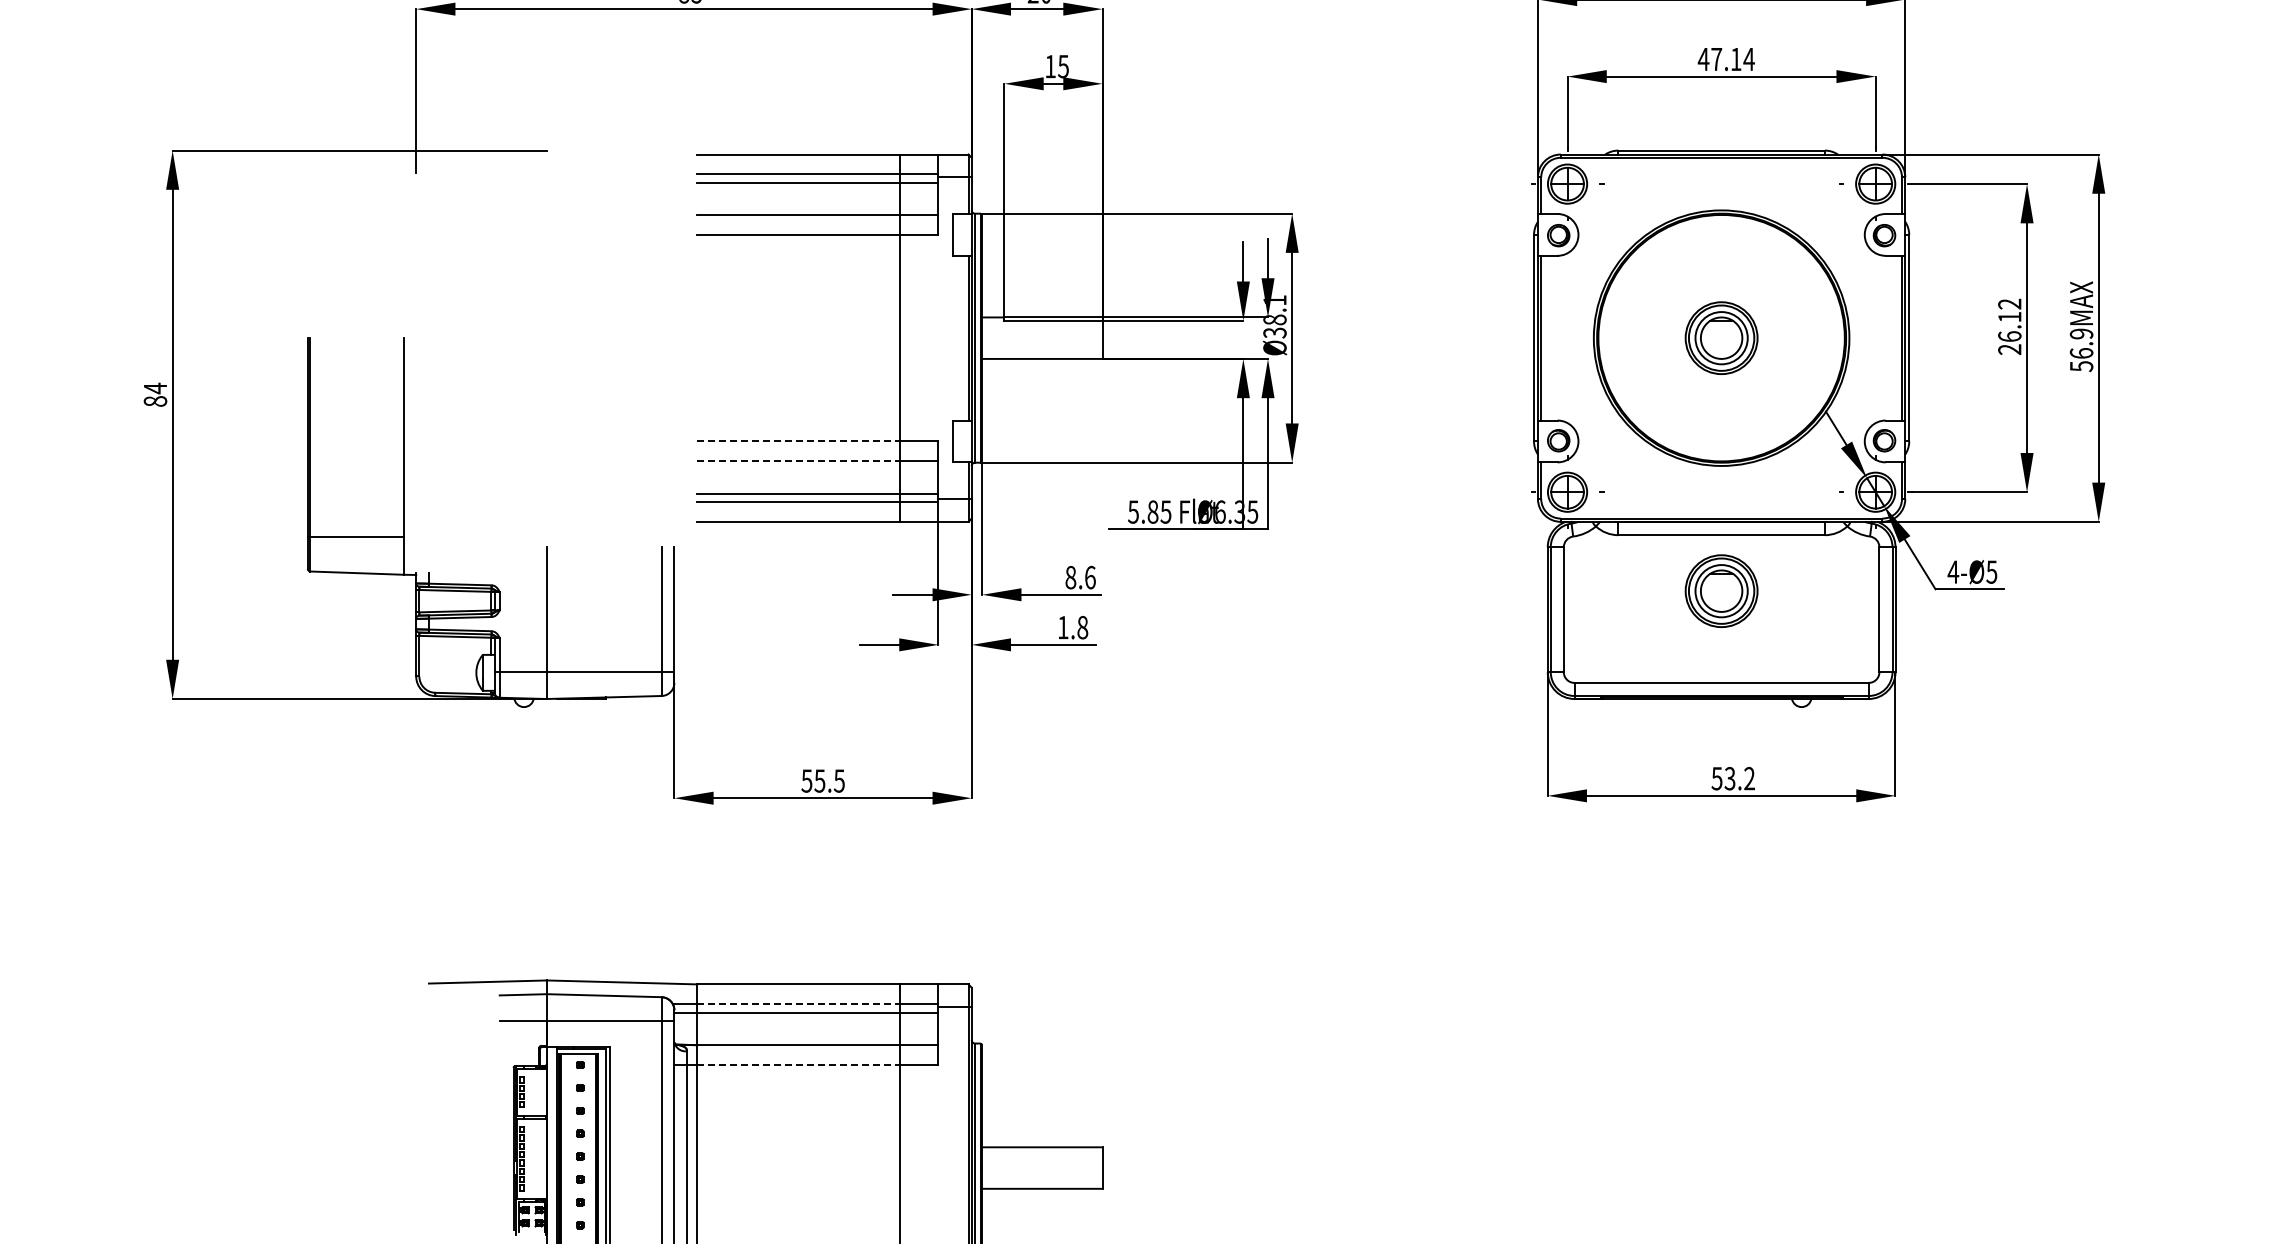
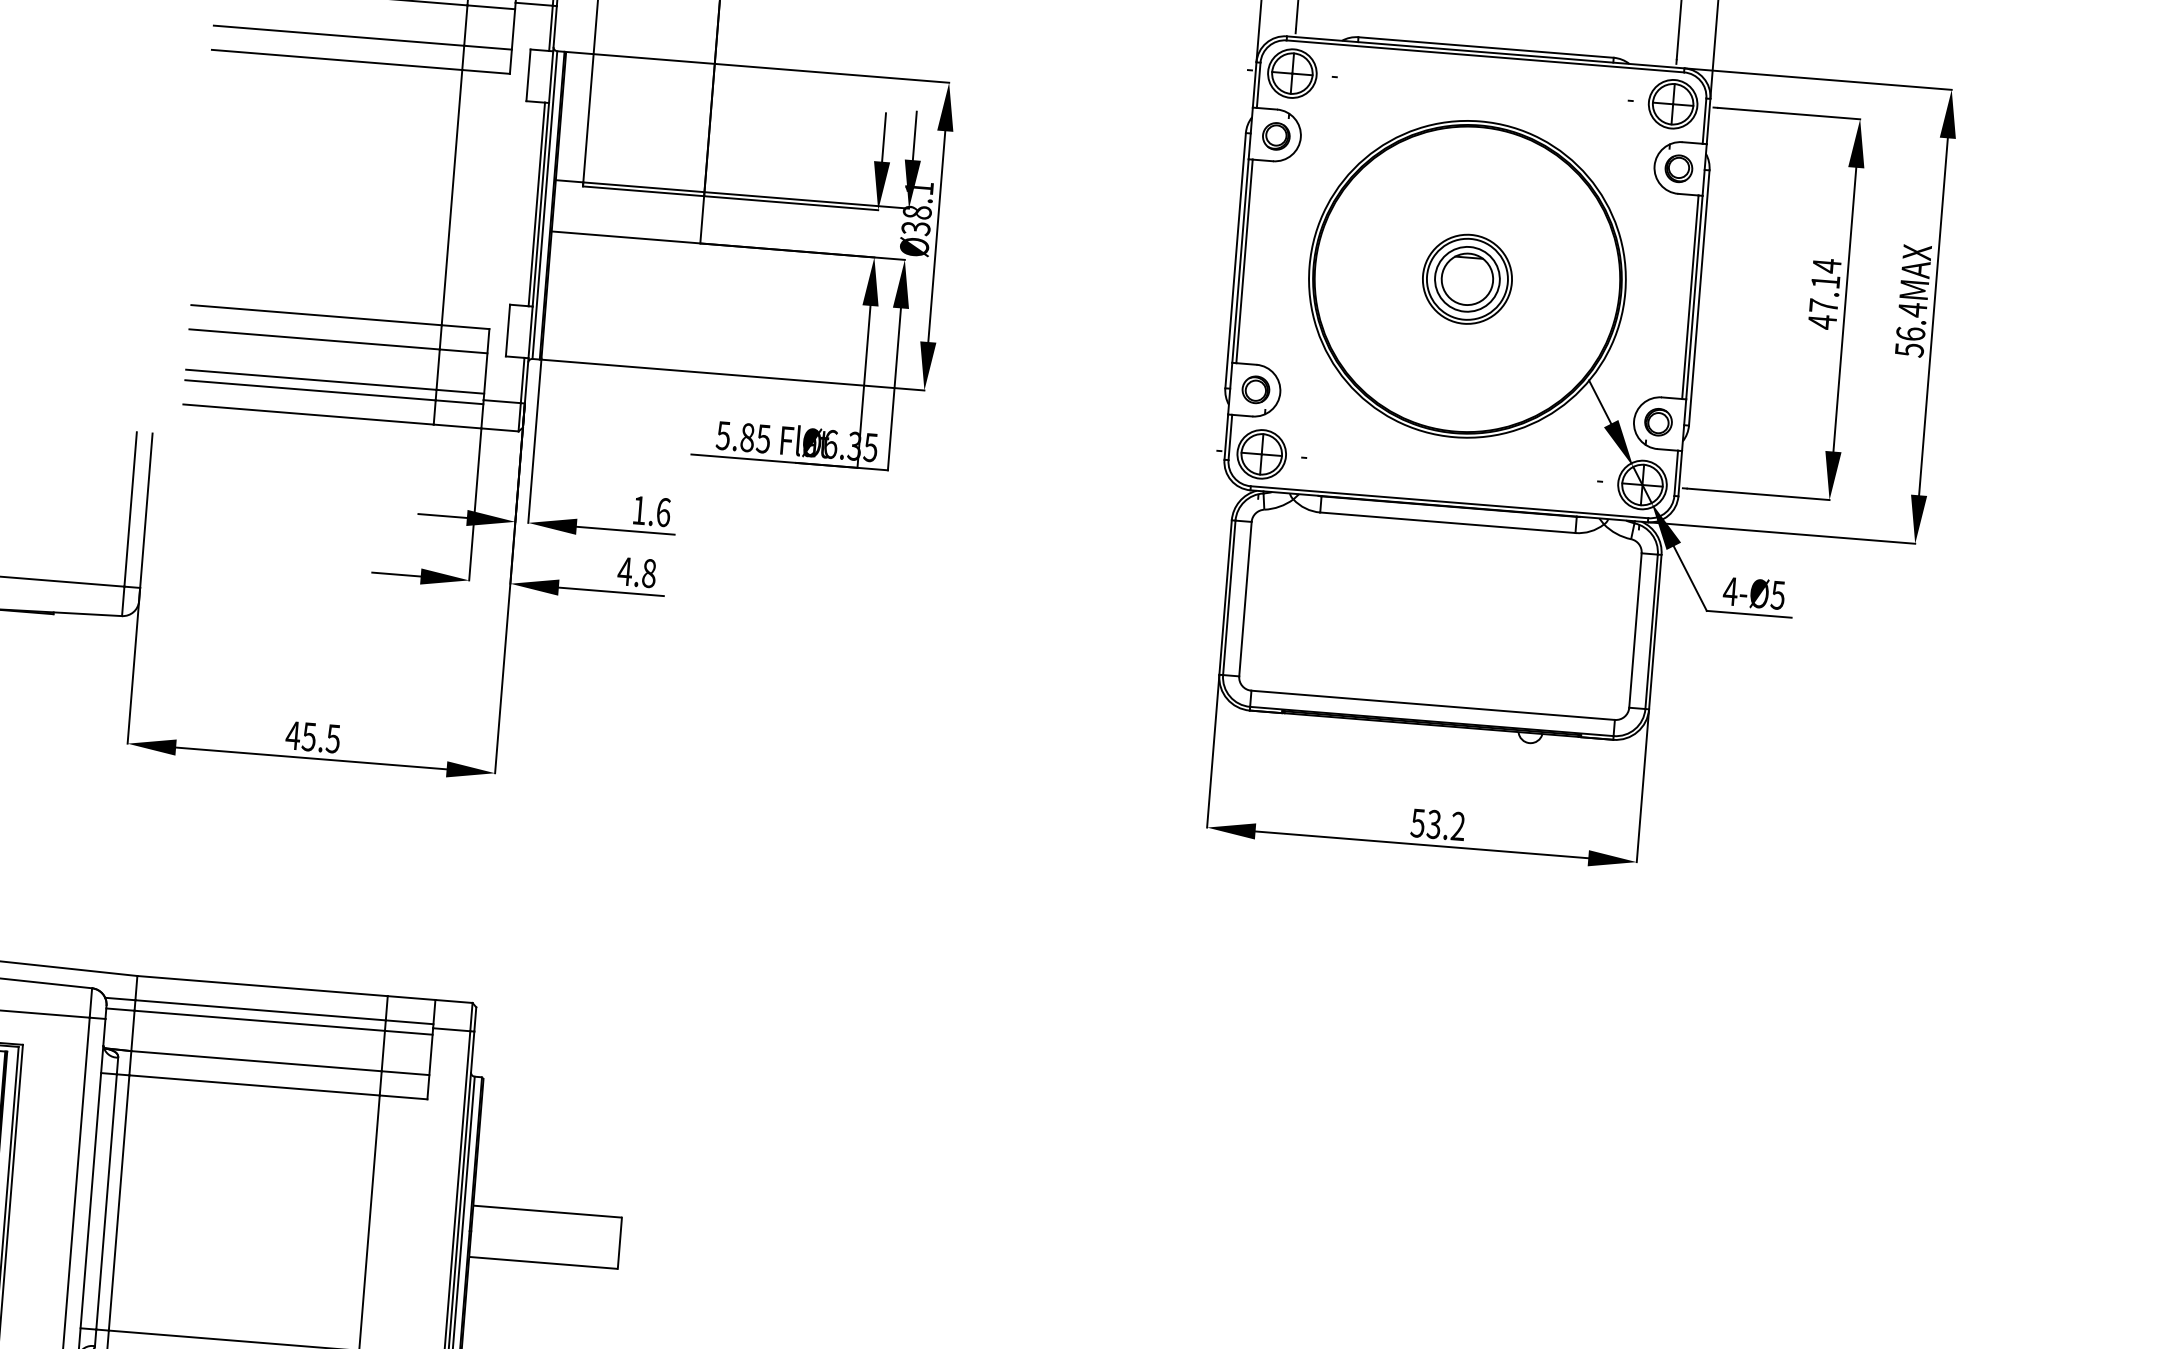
text: (2009, 326) -> (1824, 293), 26.12 -> 47.14
text: (2081, 333) -> (1912, 309), 56.9MAX -> 56.4MAX
line: (799, 441) -> (317, 315), dashed -> solid
line: (799, 461) -> (315, 340), dashed -> solid
text: (1070, 577) -> (639, 510), 8.6 -> 1.6
part: (1721, 590) -> (1442, 591), removed
text: (1063, 627) -> (625, 571), 1.8 -> 4.8
text: (806, 780) -> (292, 734), 55.5 -> 45.5
line: (799, 1004) -> (261, 1011), dashed -> solid
line: (799, 1064) -> (255, 1085), dashed -> solid

